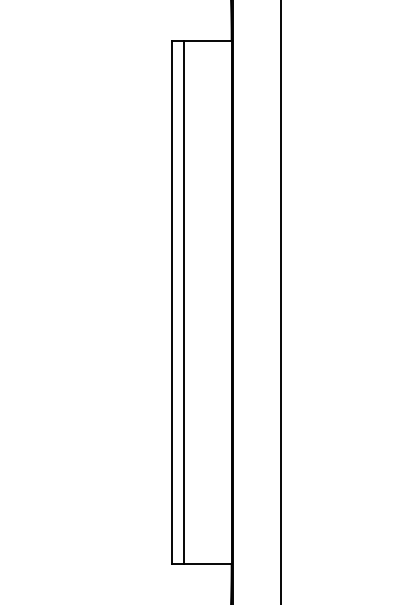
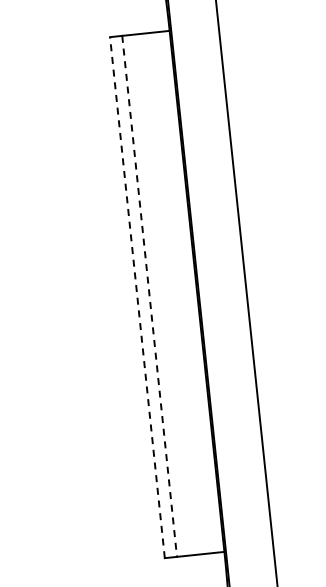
line: (171, 302) -> (137, 297), solid -> dashed
line: (184, 302) -> (150, 296), solid -> dashed

